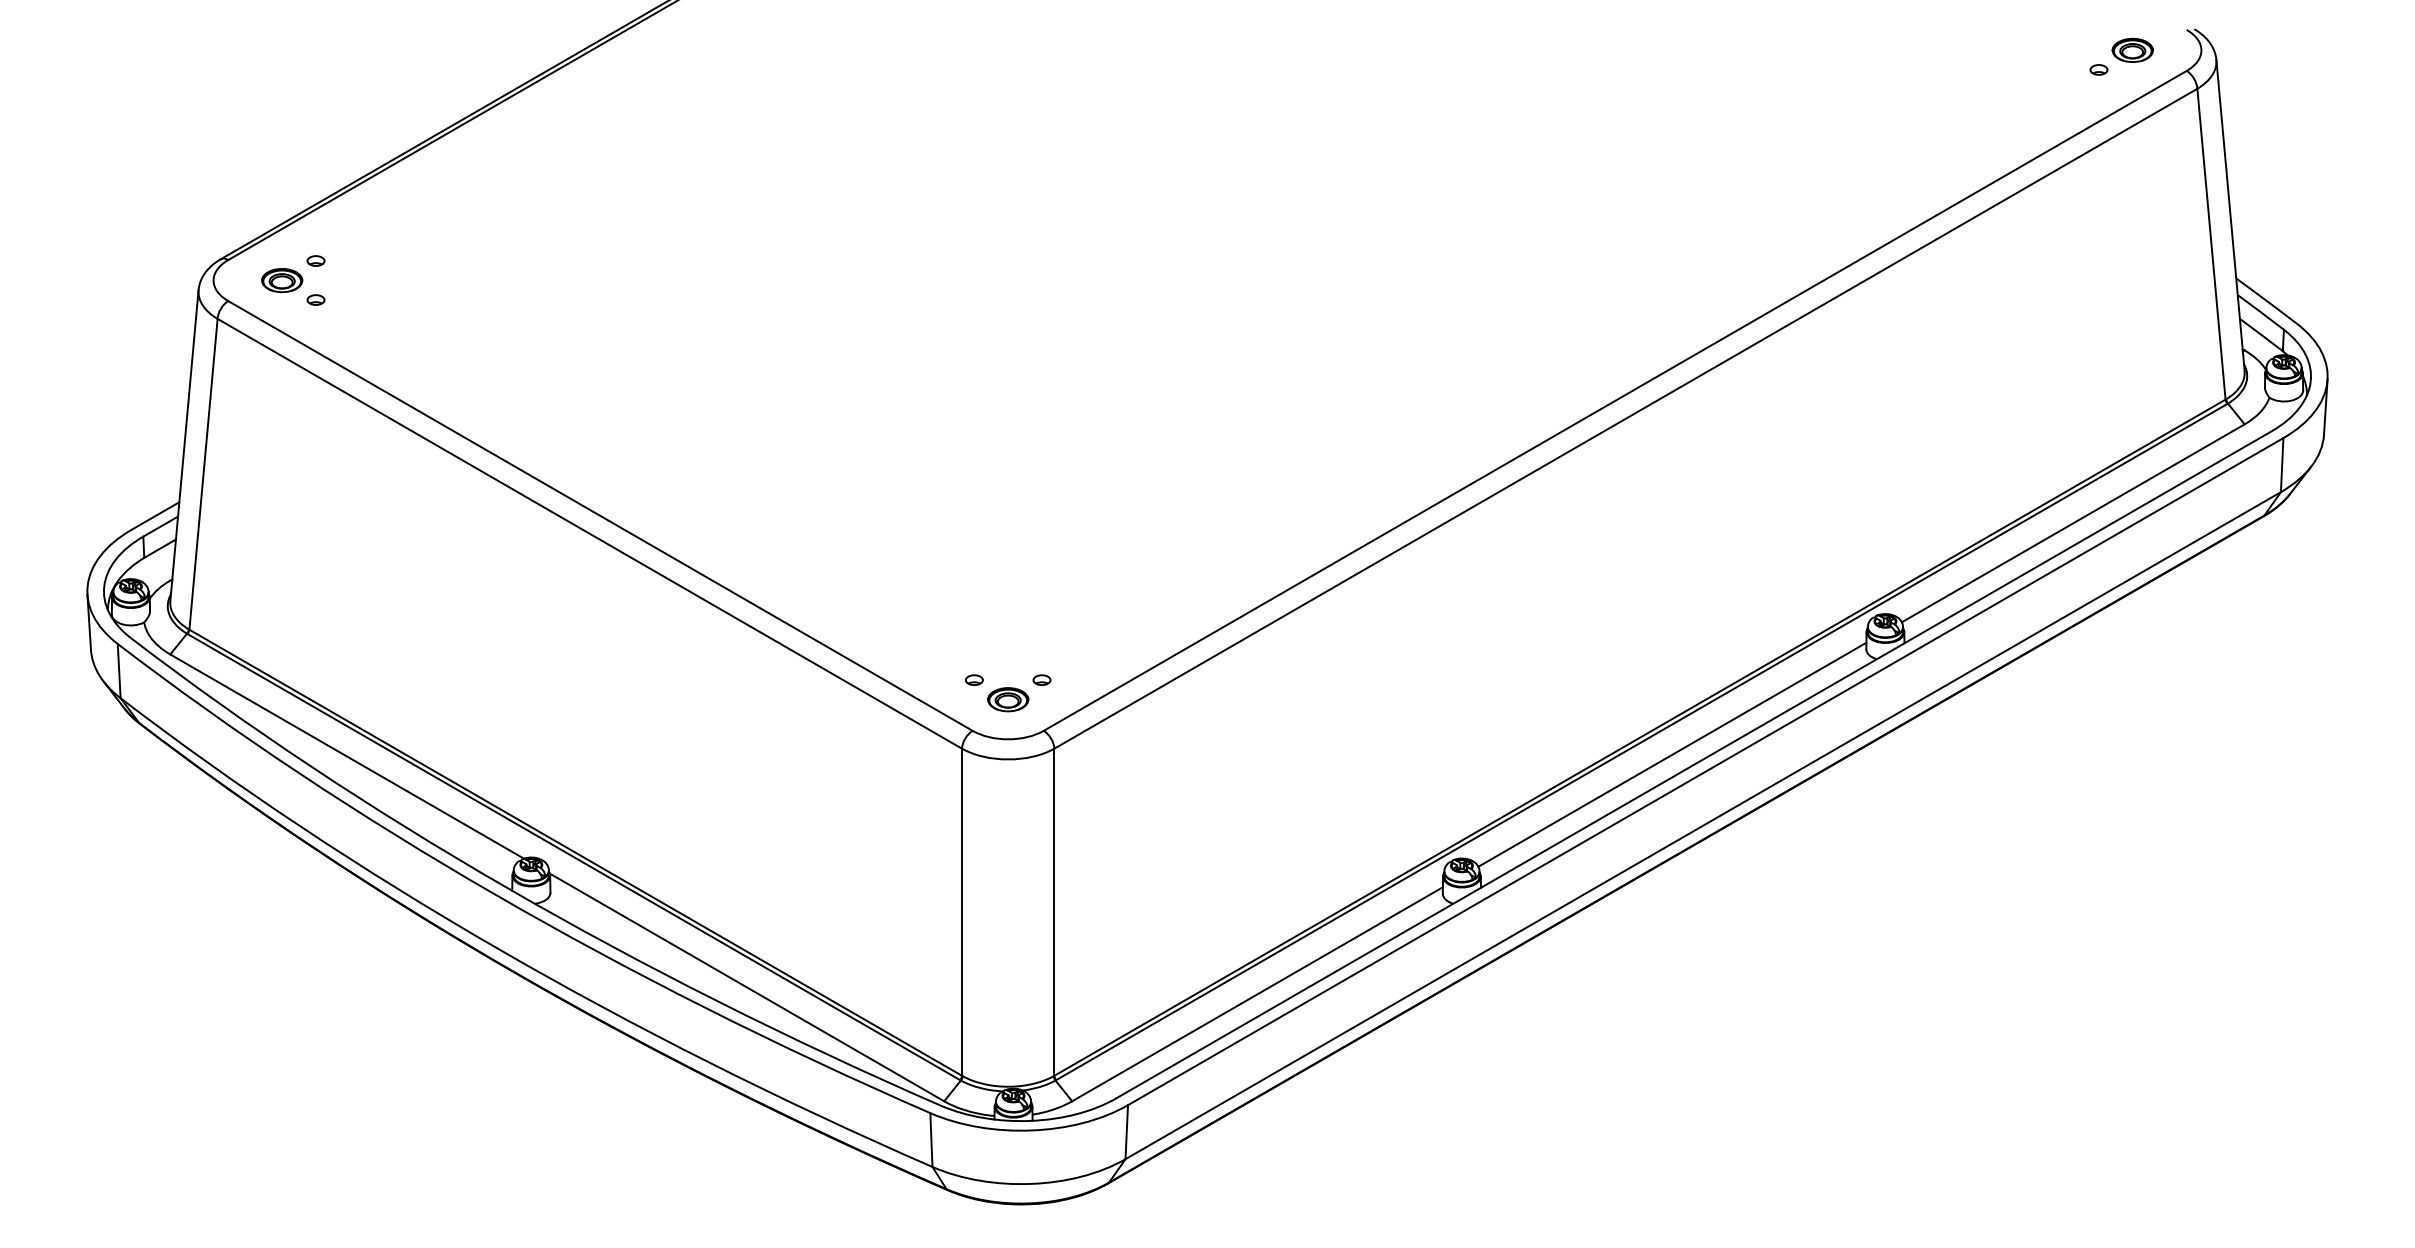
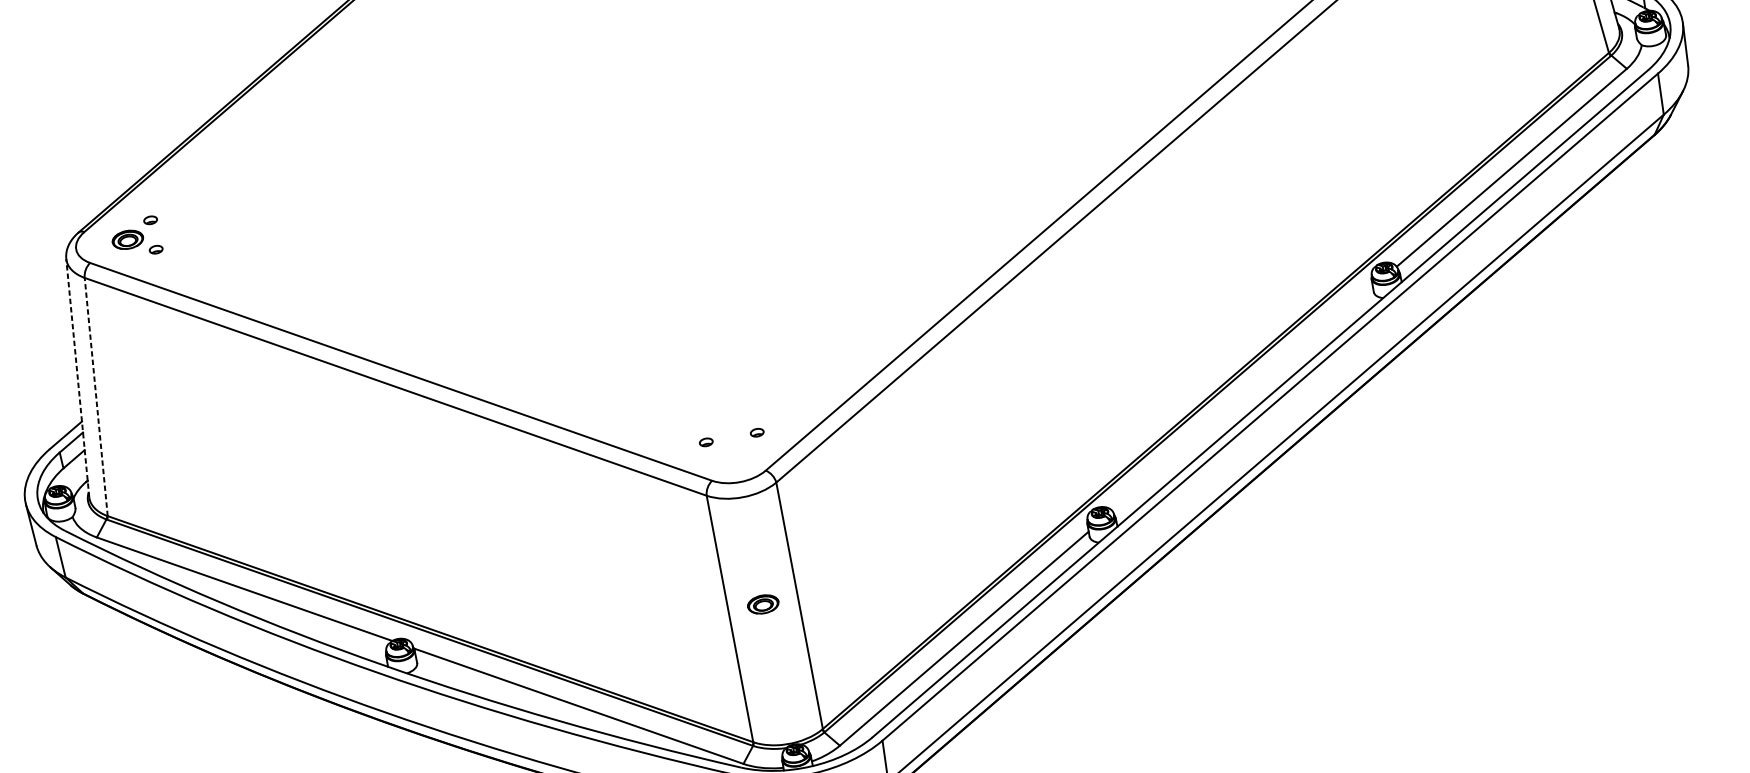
line: (184, 445) -> (77, 378), solid -> dashed
line: (203, 473) -> (96, 396), solid -> dashed
part: (1008, 699) -> (763, 604), moved
line: (1672, 754) -> (1242, 398), removed

